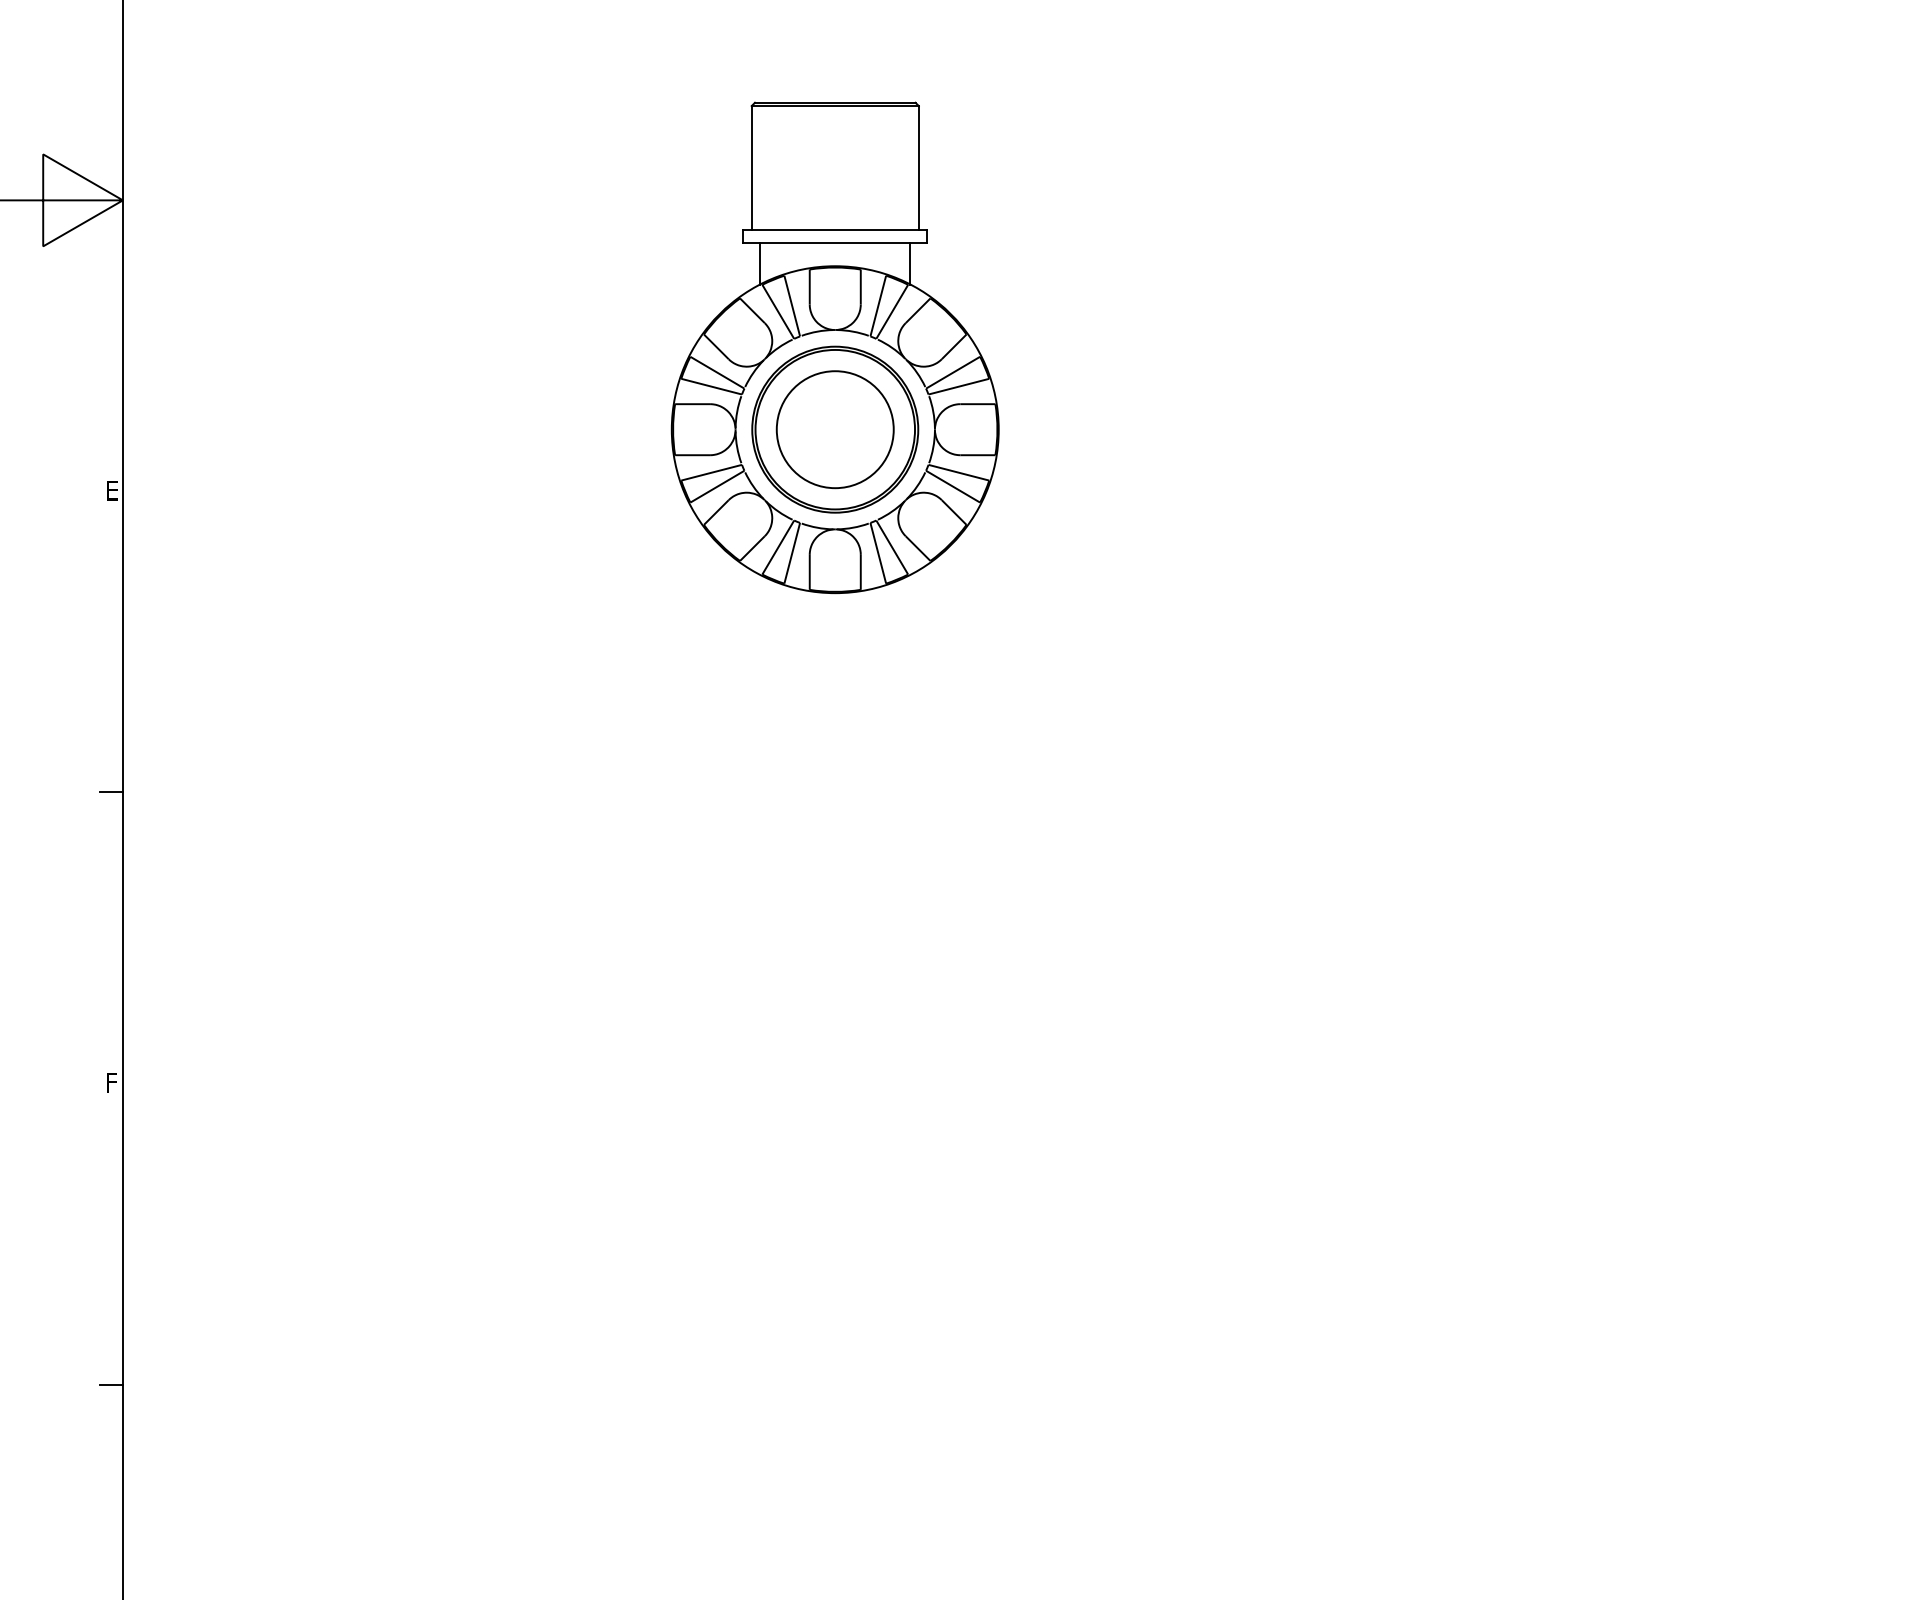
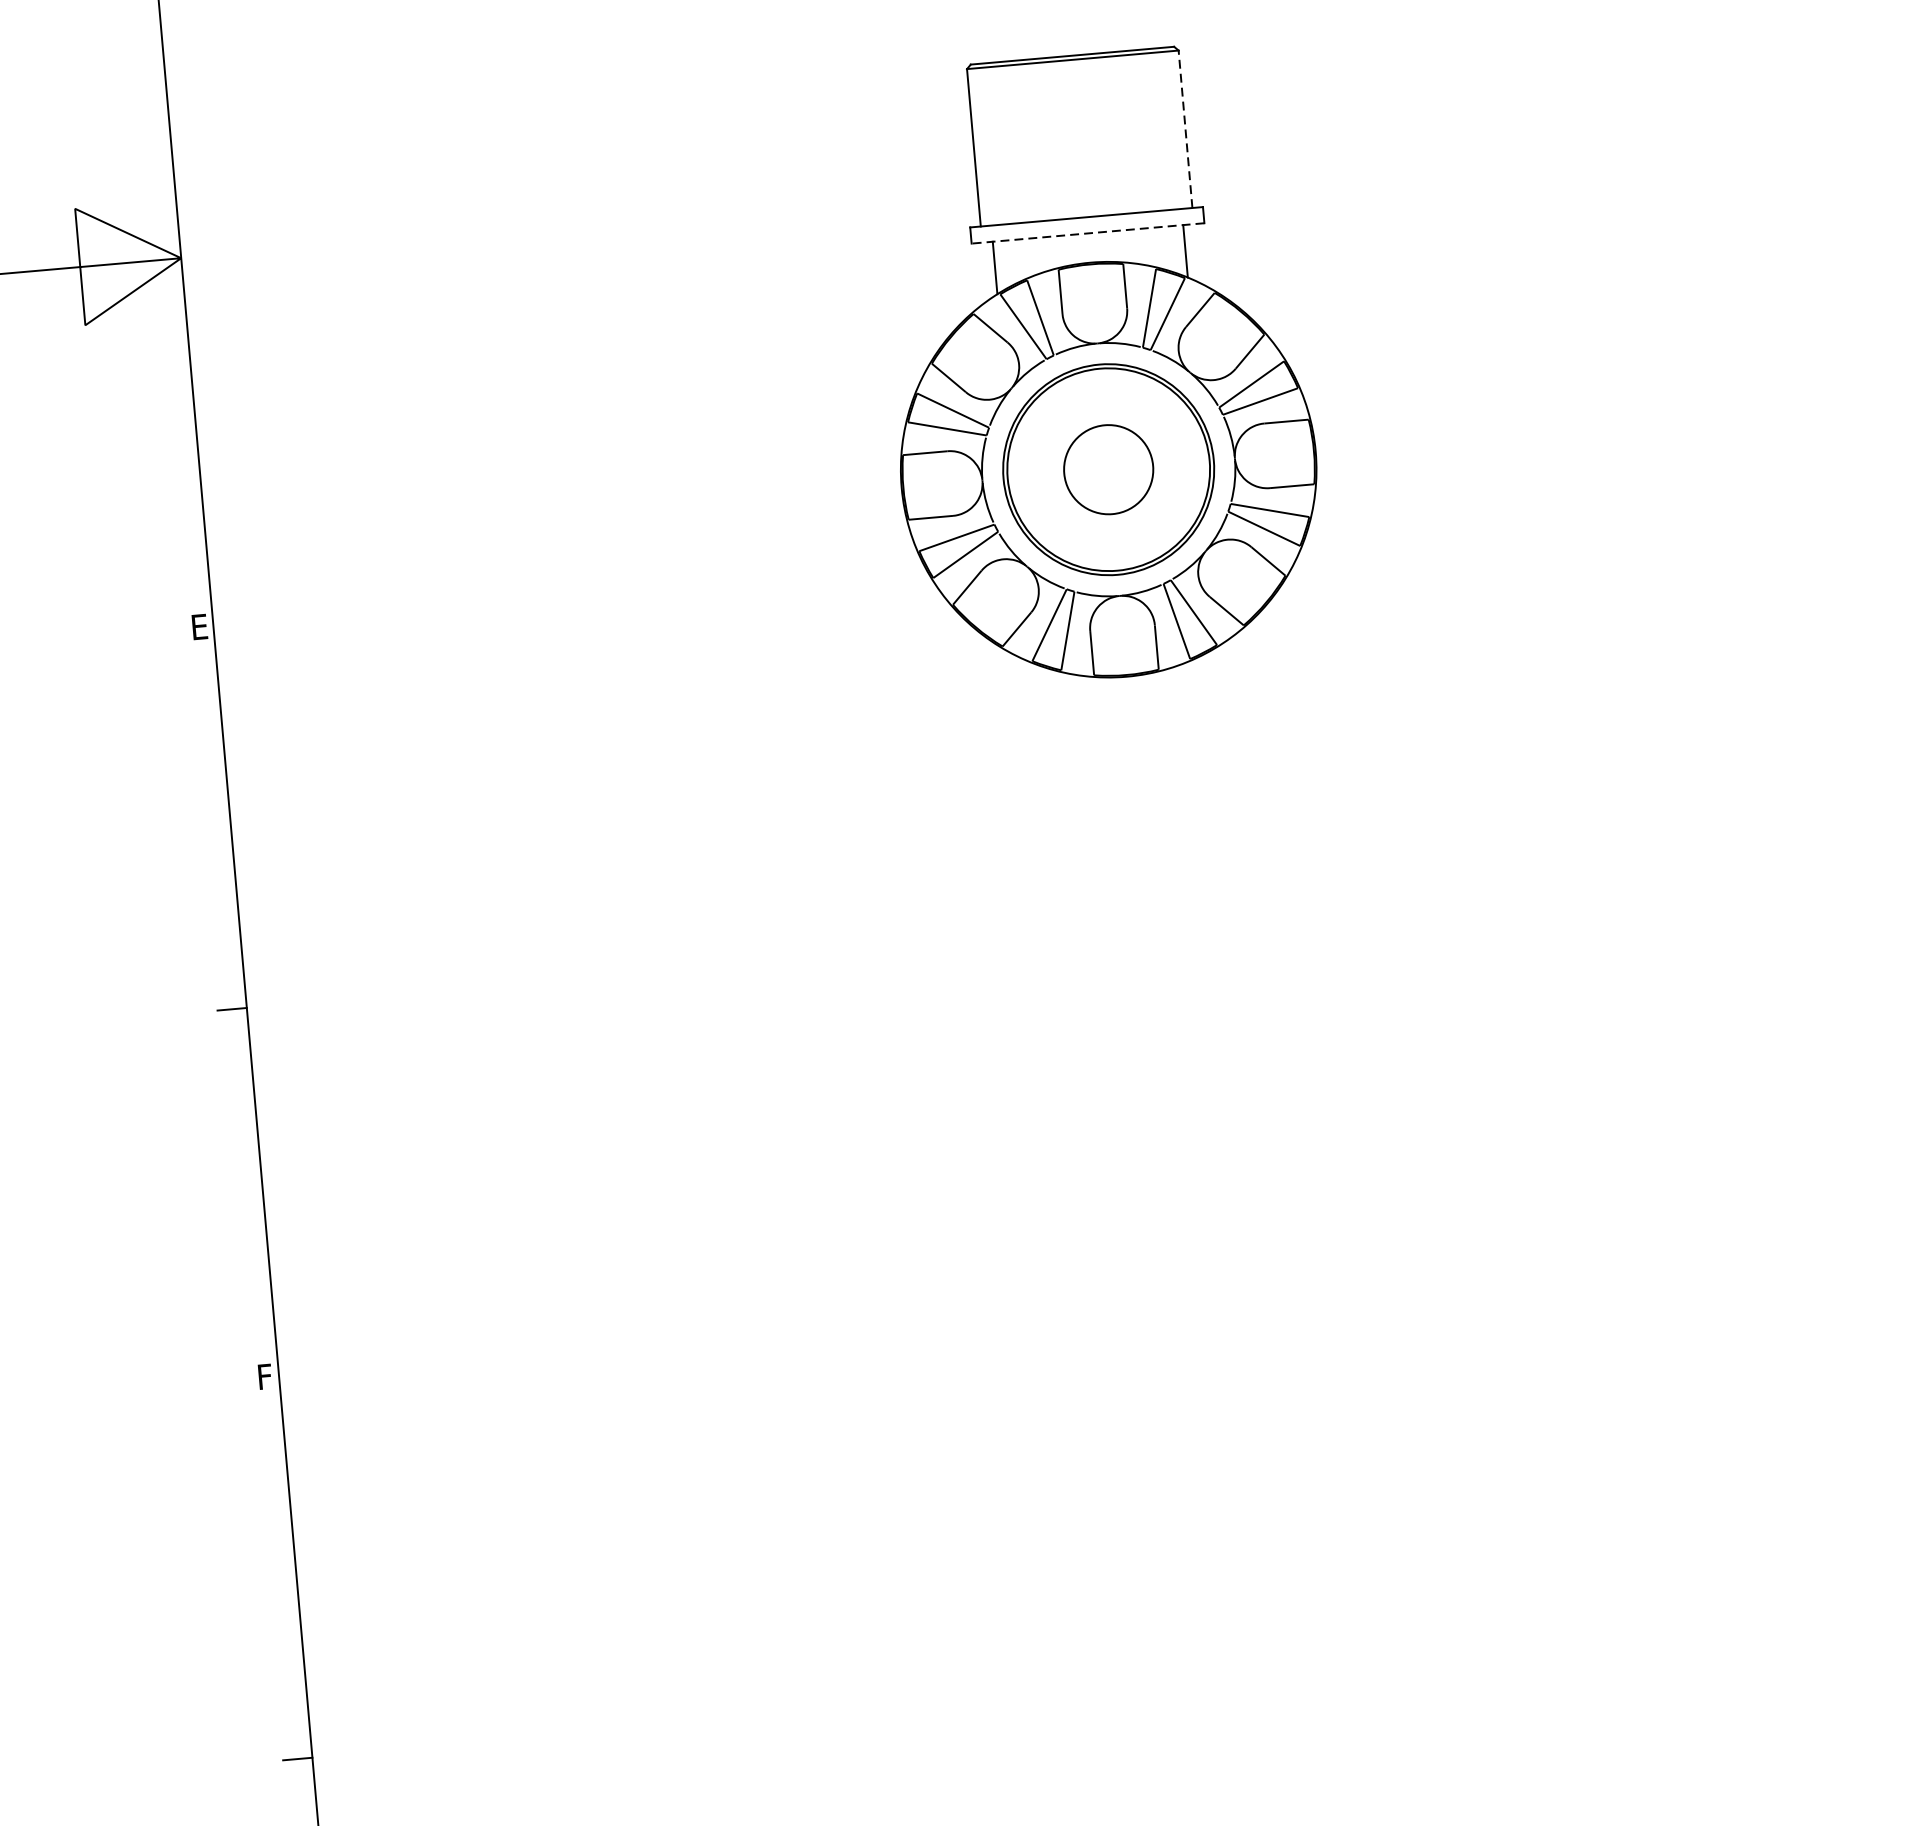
line: (918, 167) -> (1185, 128), solid -> dashed
line: (835, 243) -> (1088, 233), solid -> dashed
circle: (834, 429) -> (1107, 469), size x0.6

